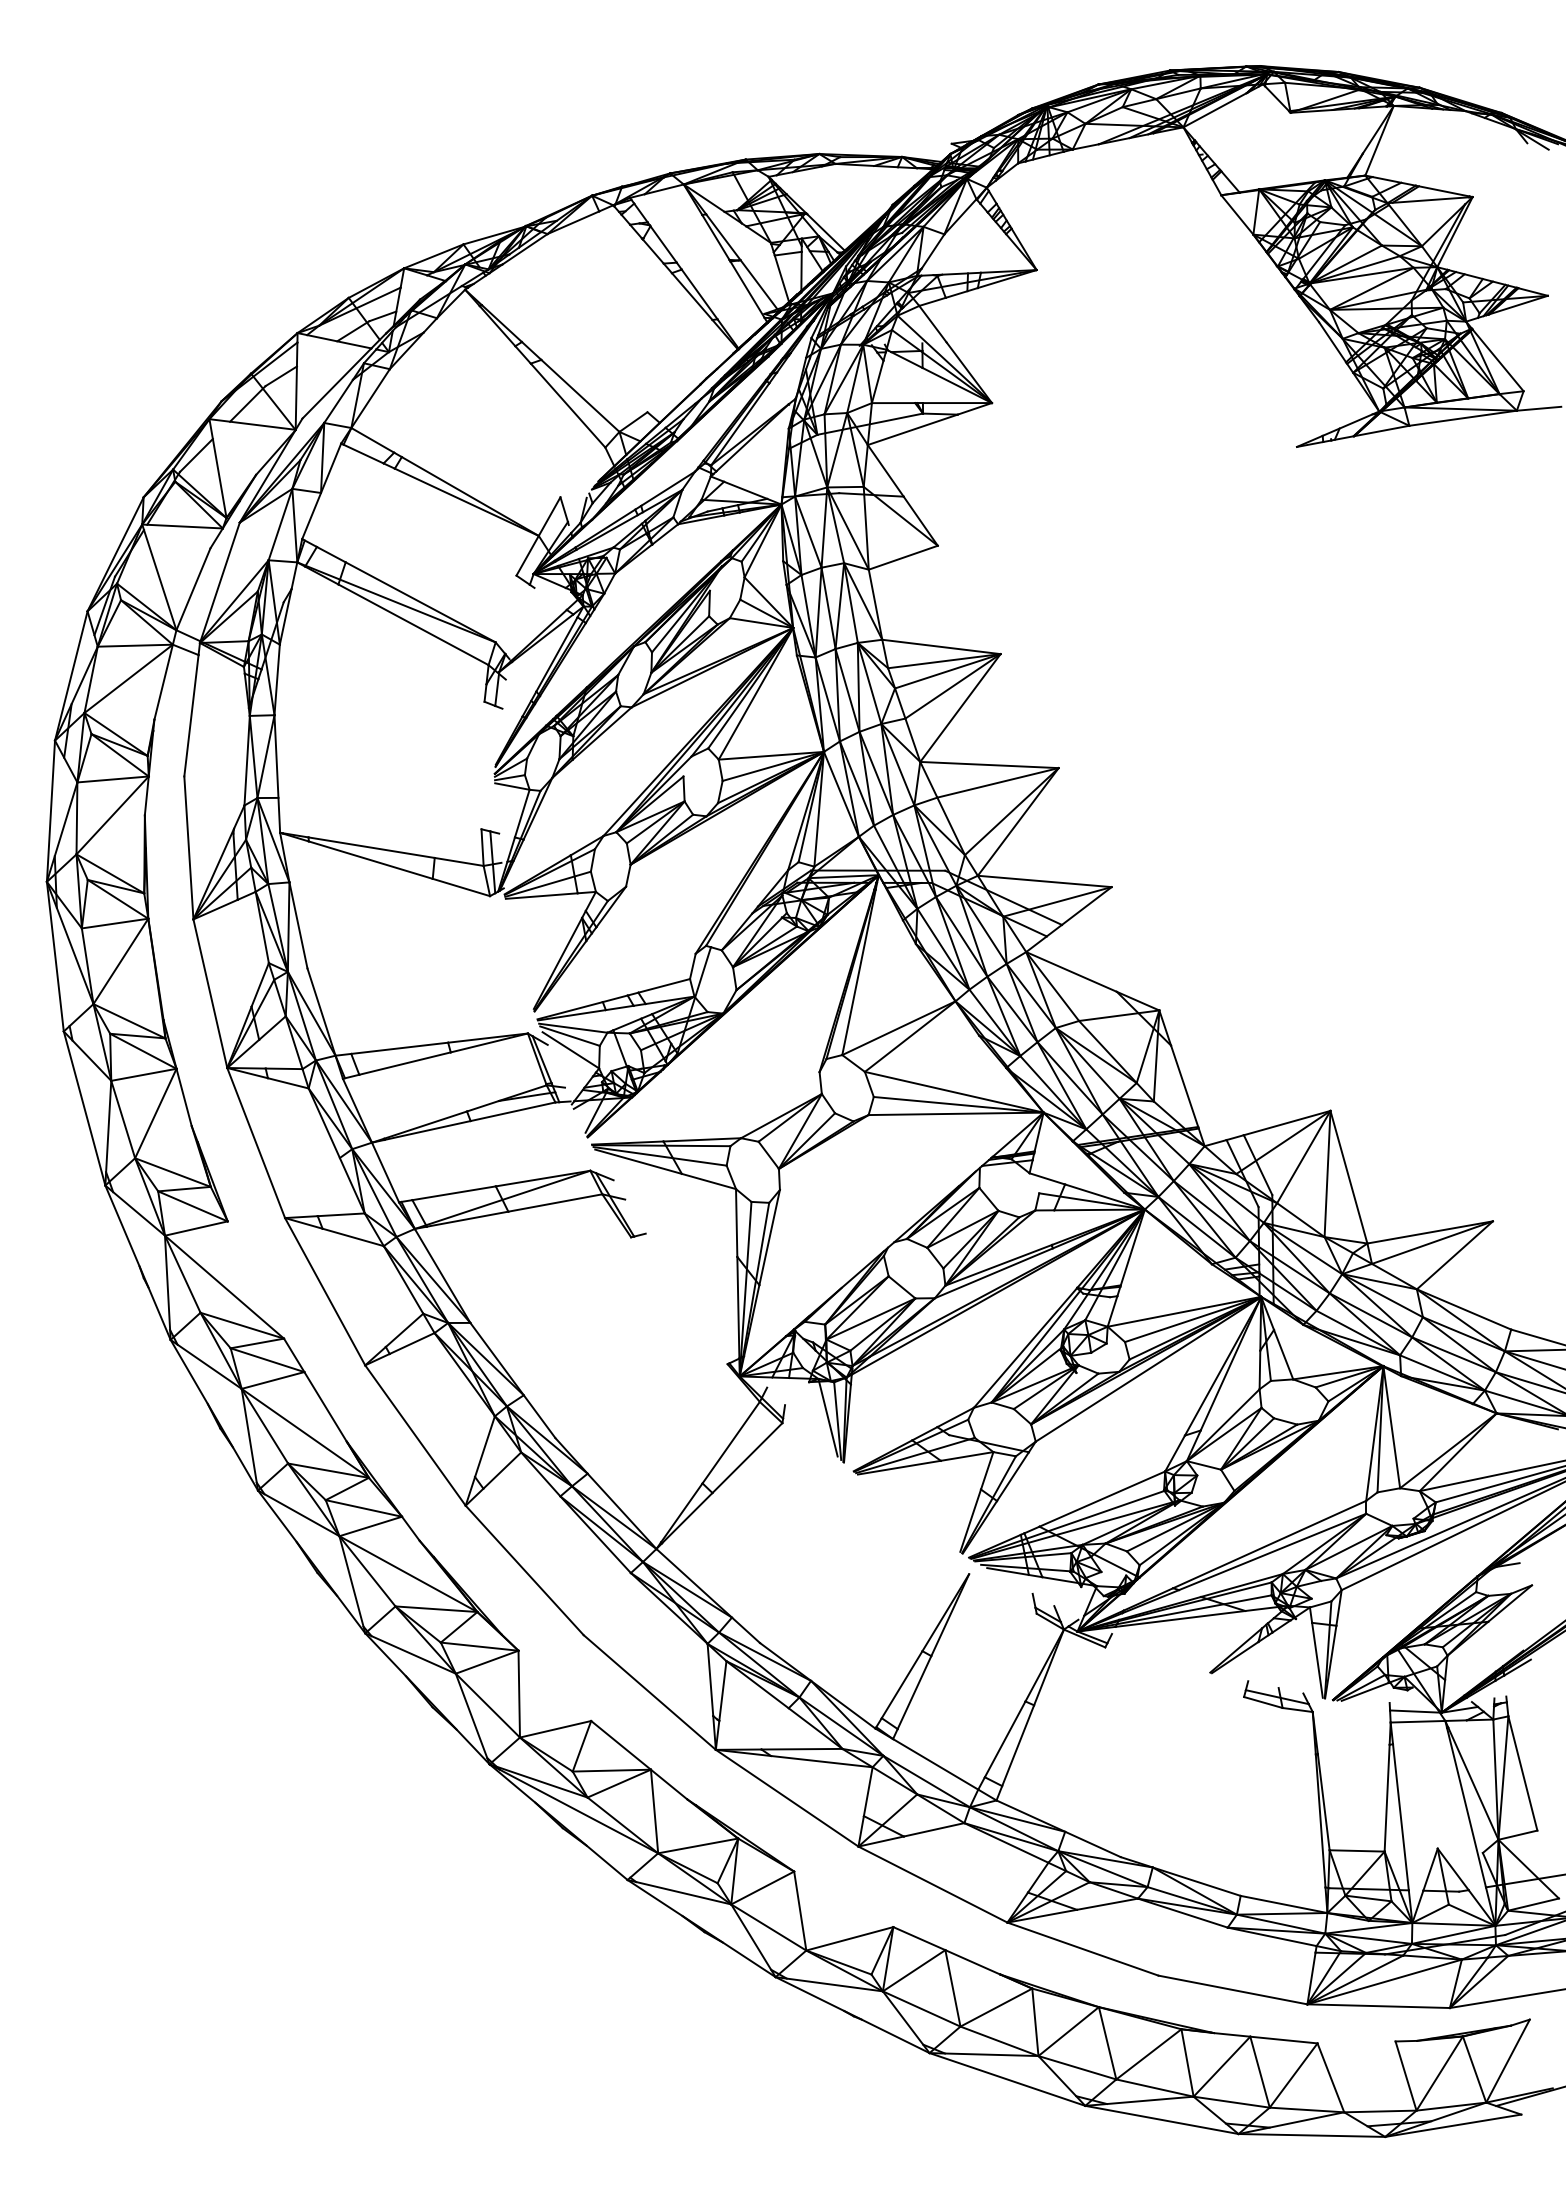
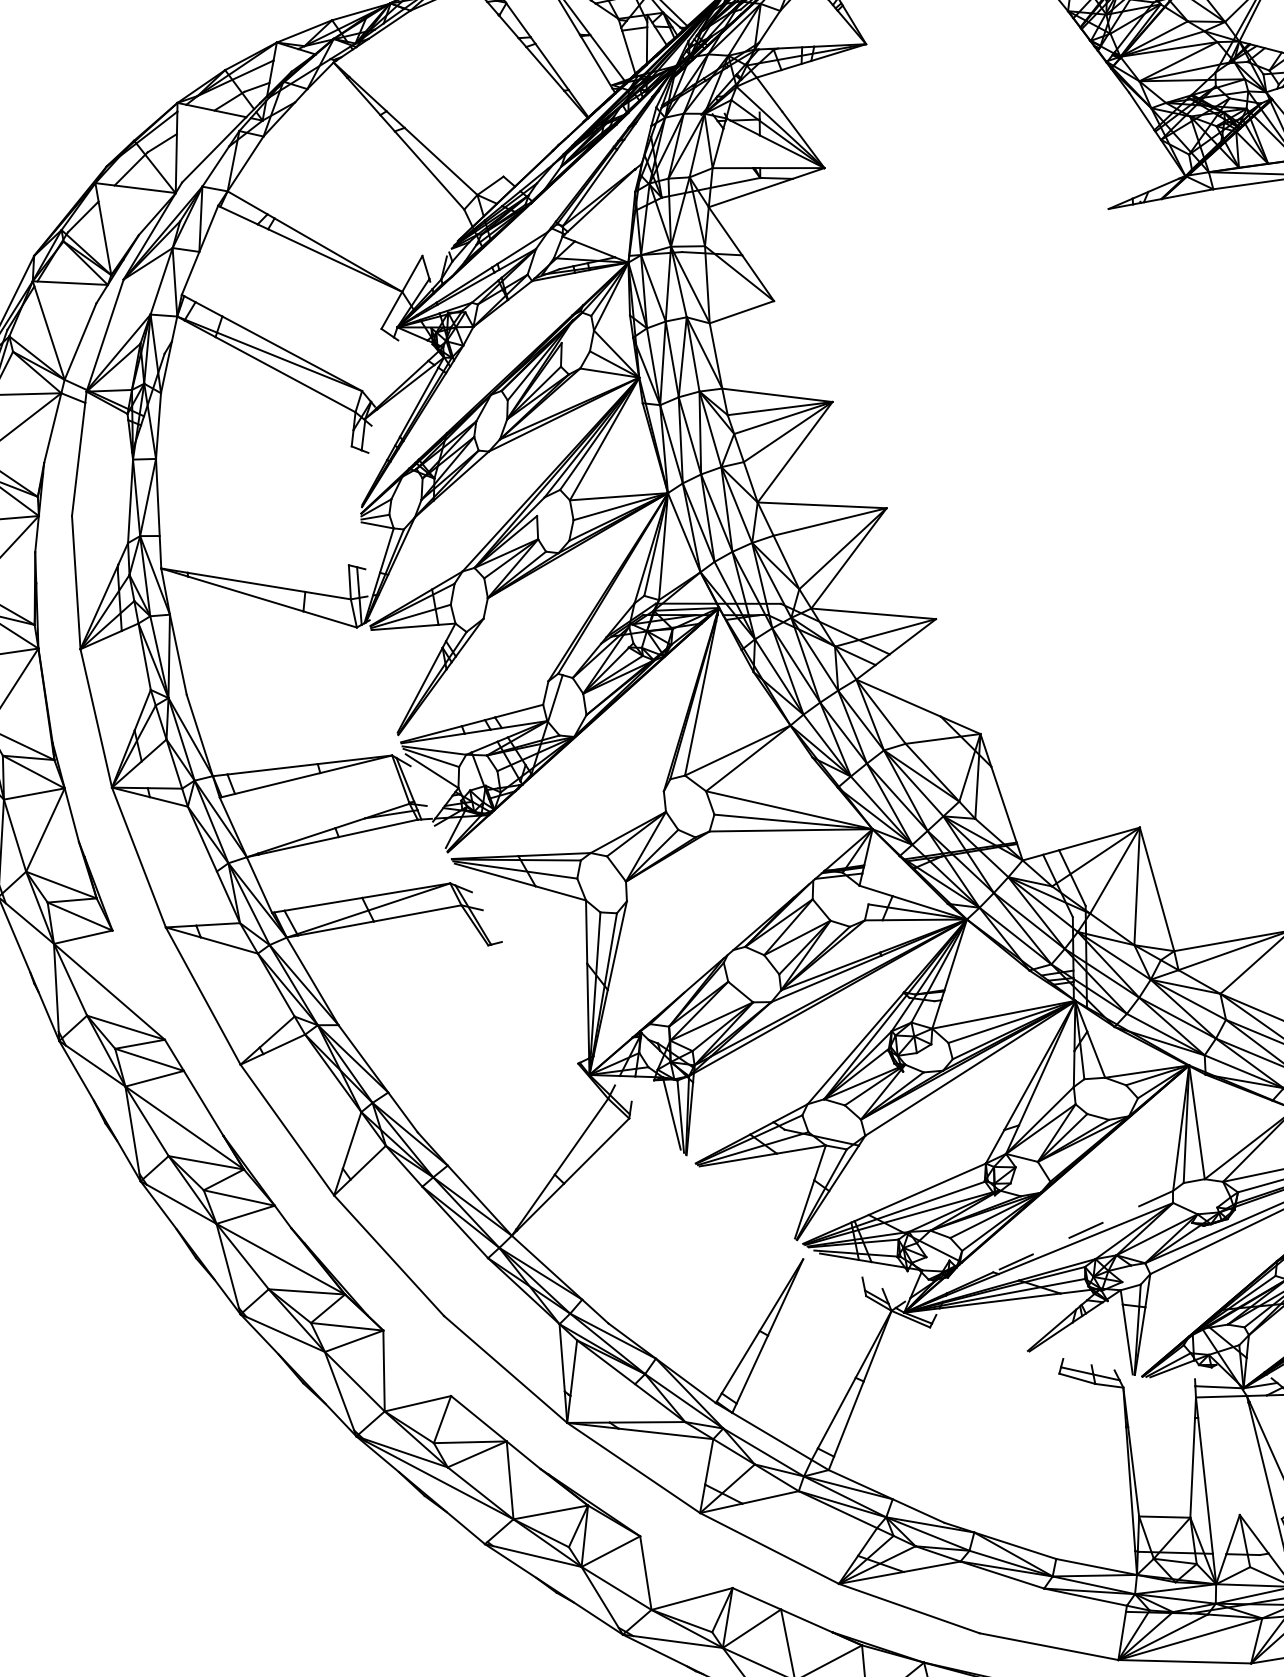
line: (1269, 1544) -> (1083, 1231), solid -> dashed

